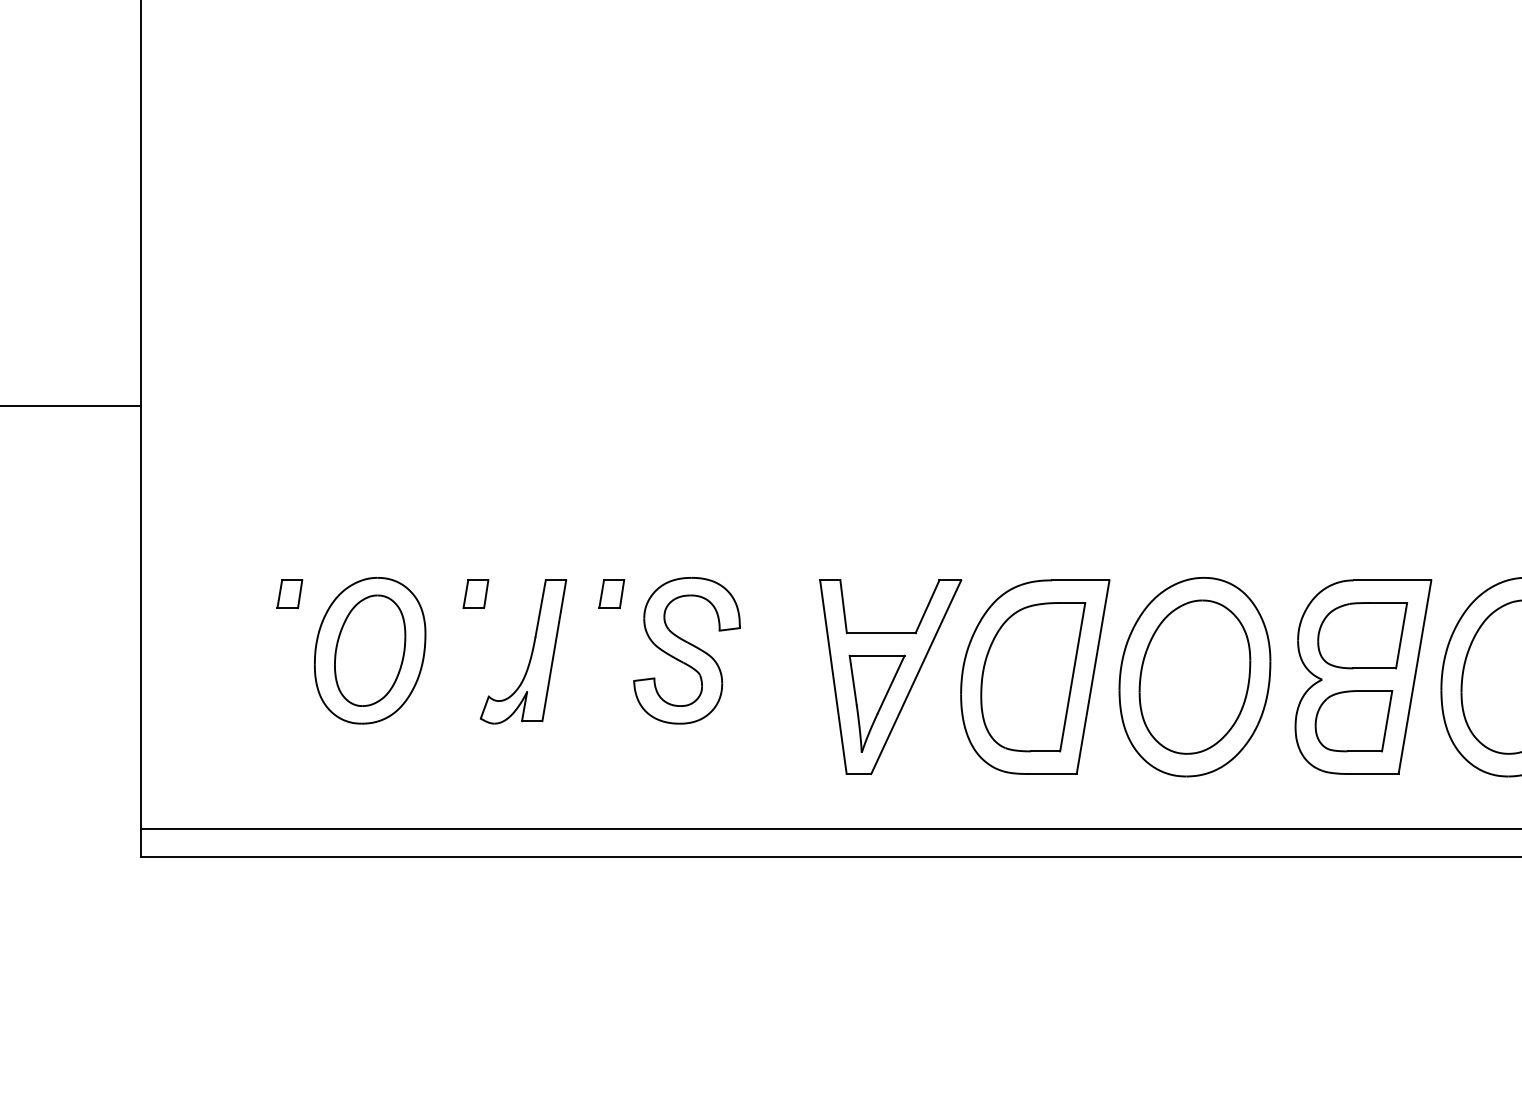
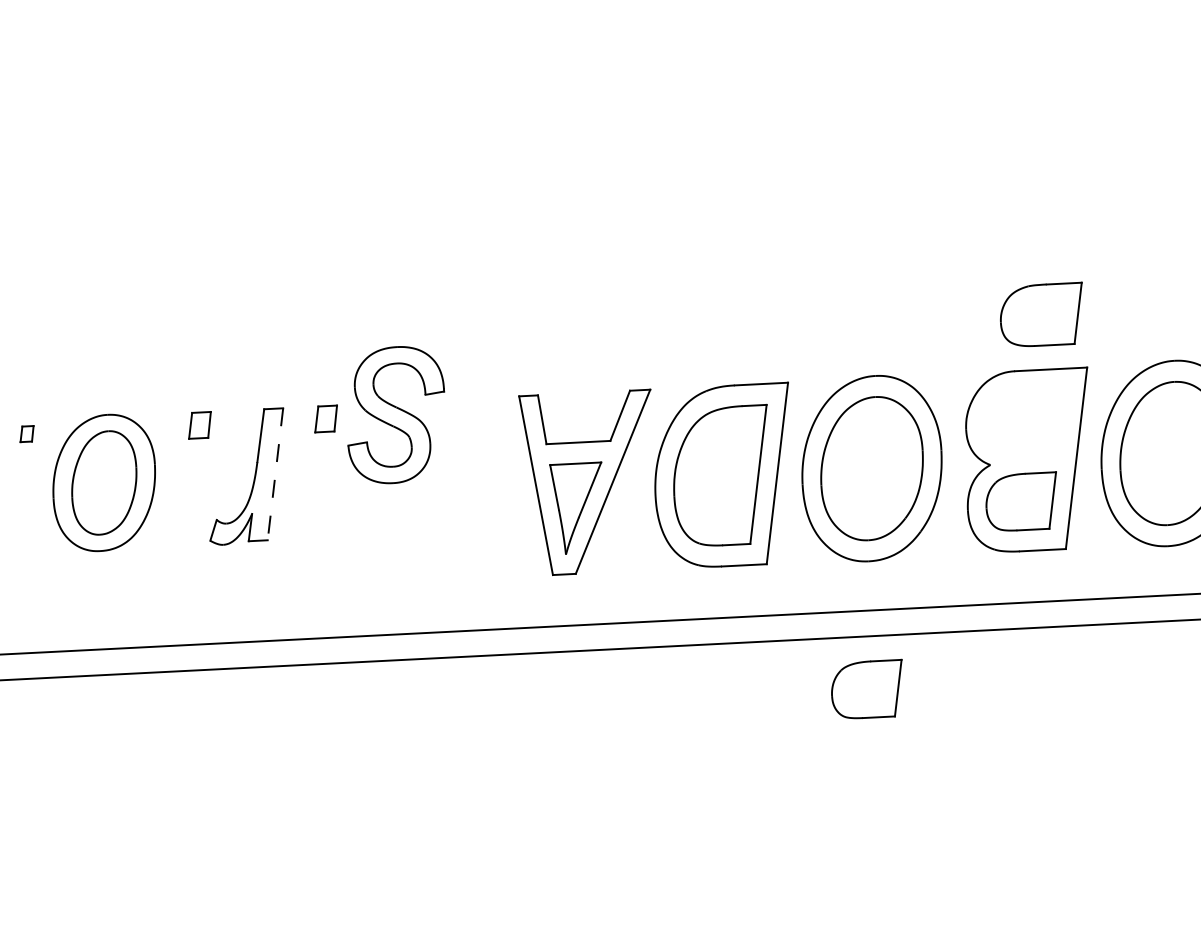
part: (289, 593) -> (26, 433), size x0.6
part: (1362, 635) -> (1041, 315), moved
part: (686, 650) -> (395, 414), moved
line: (554, 651) -> (275, 474), solid -> dashed
part: (1177, 914) -> (867, 690), added

